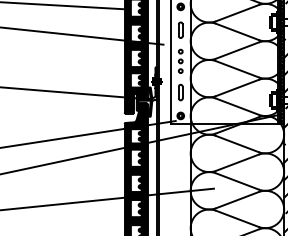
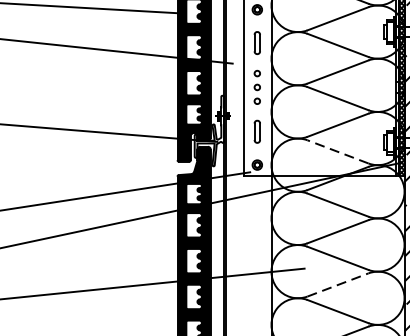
line: (237, 106) -> (338, 151), solid -> dashed
line: (237, 200) -> (338, 285), solid -> dashed

